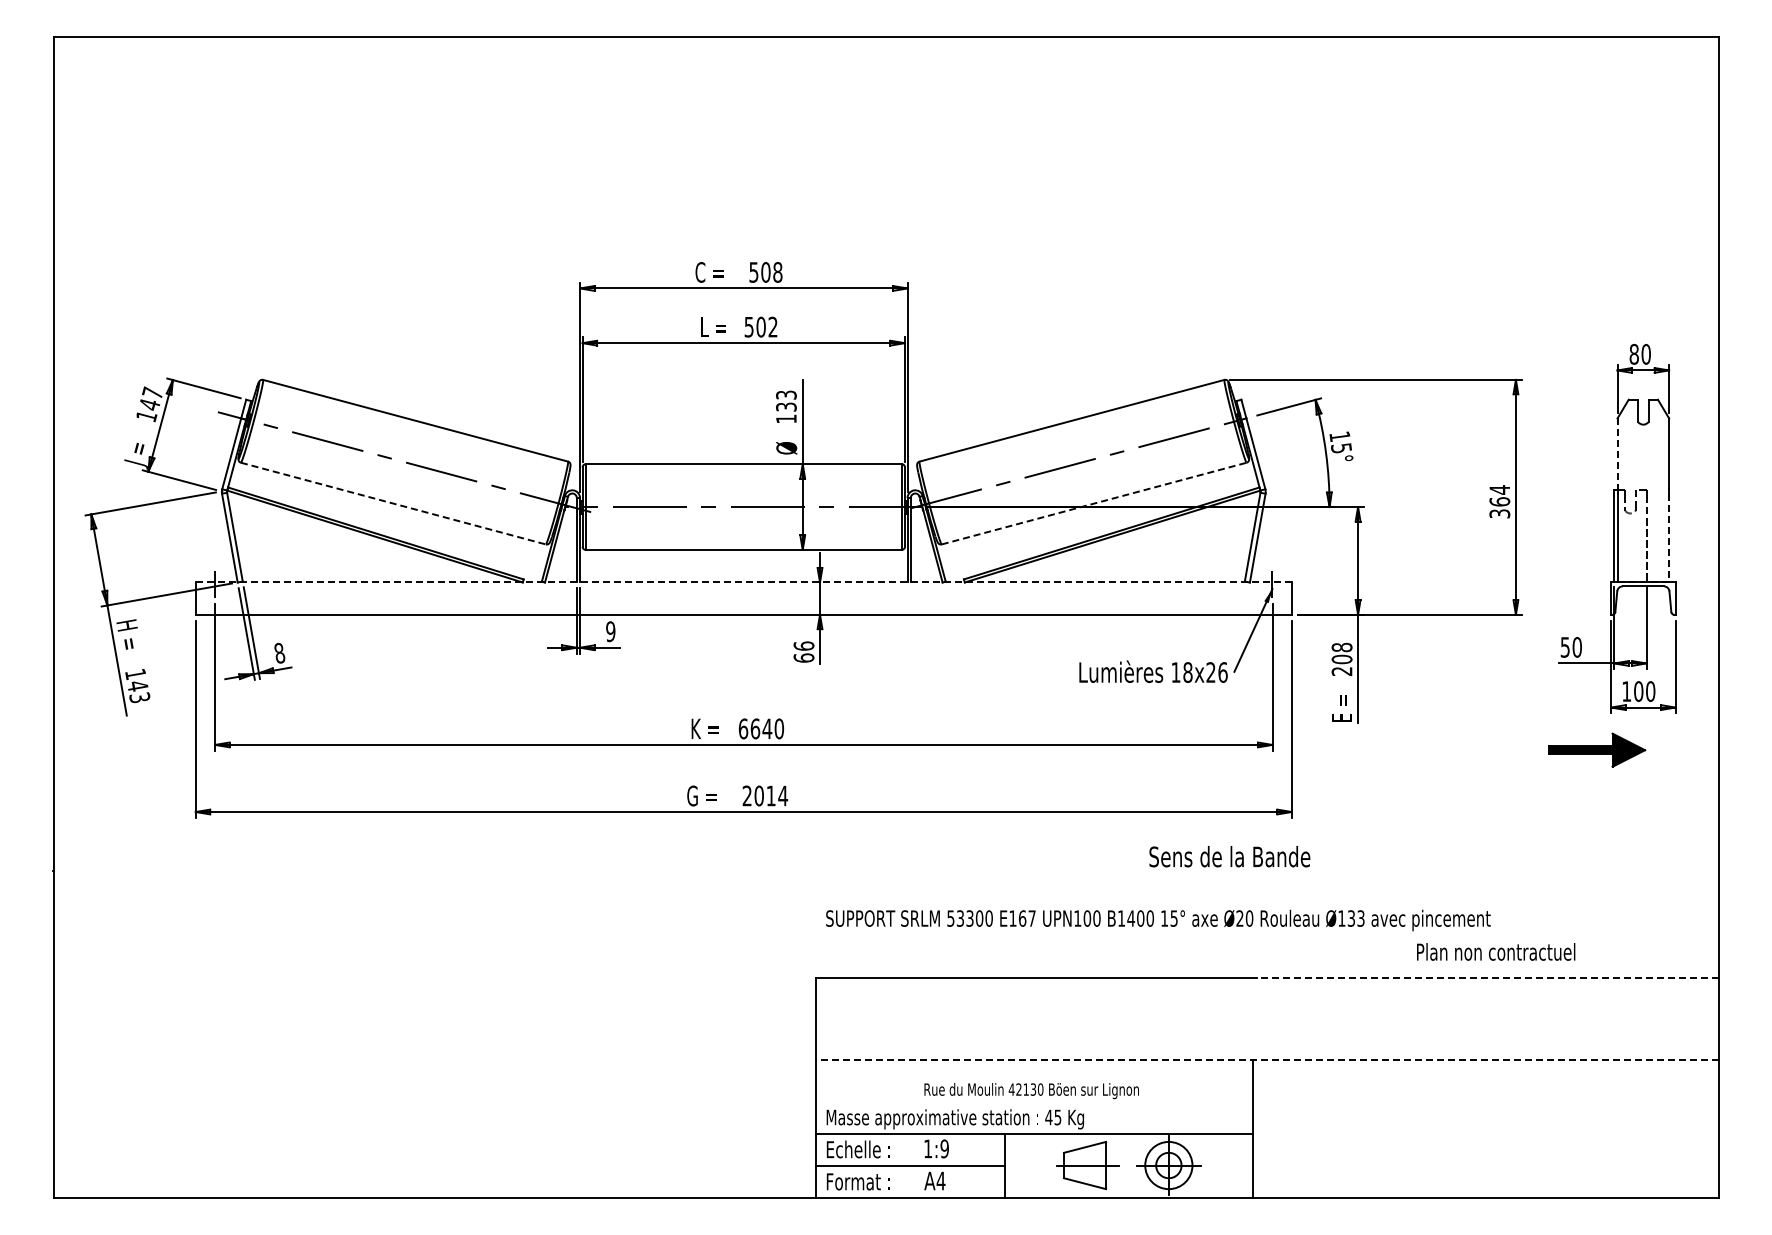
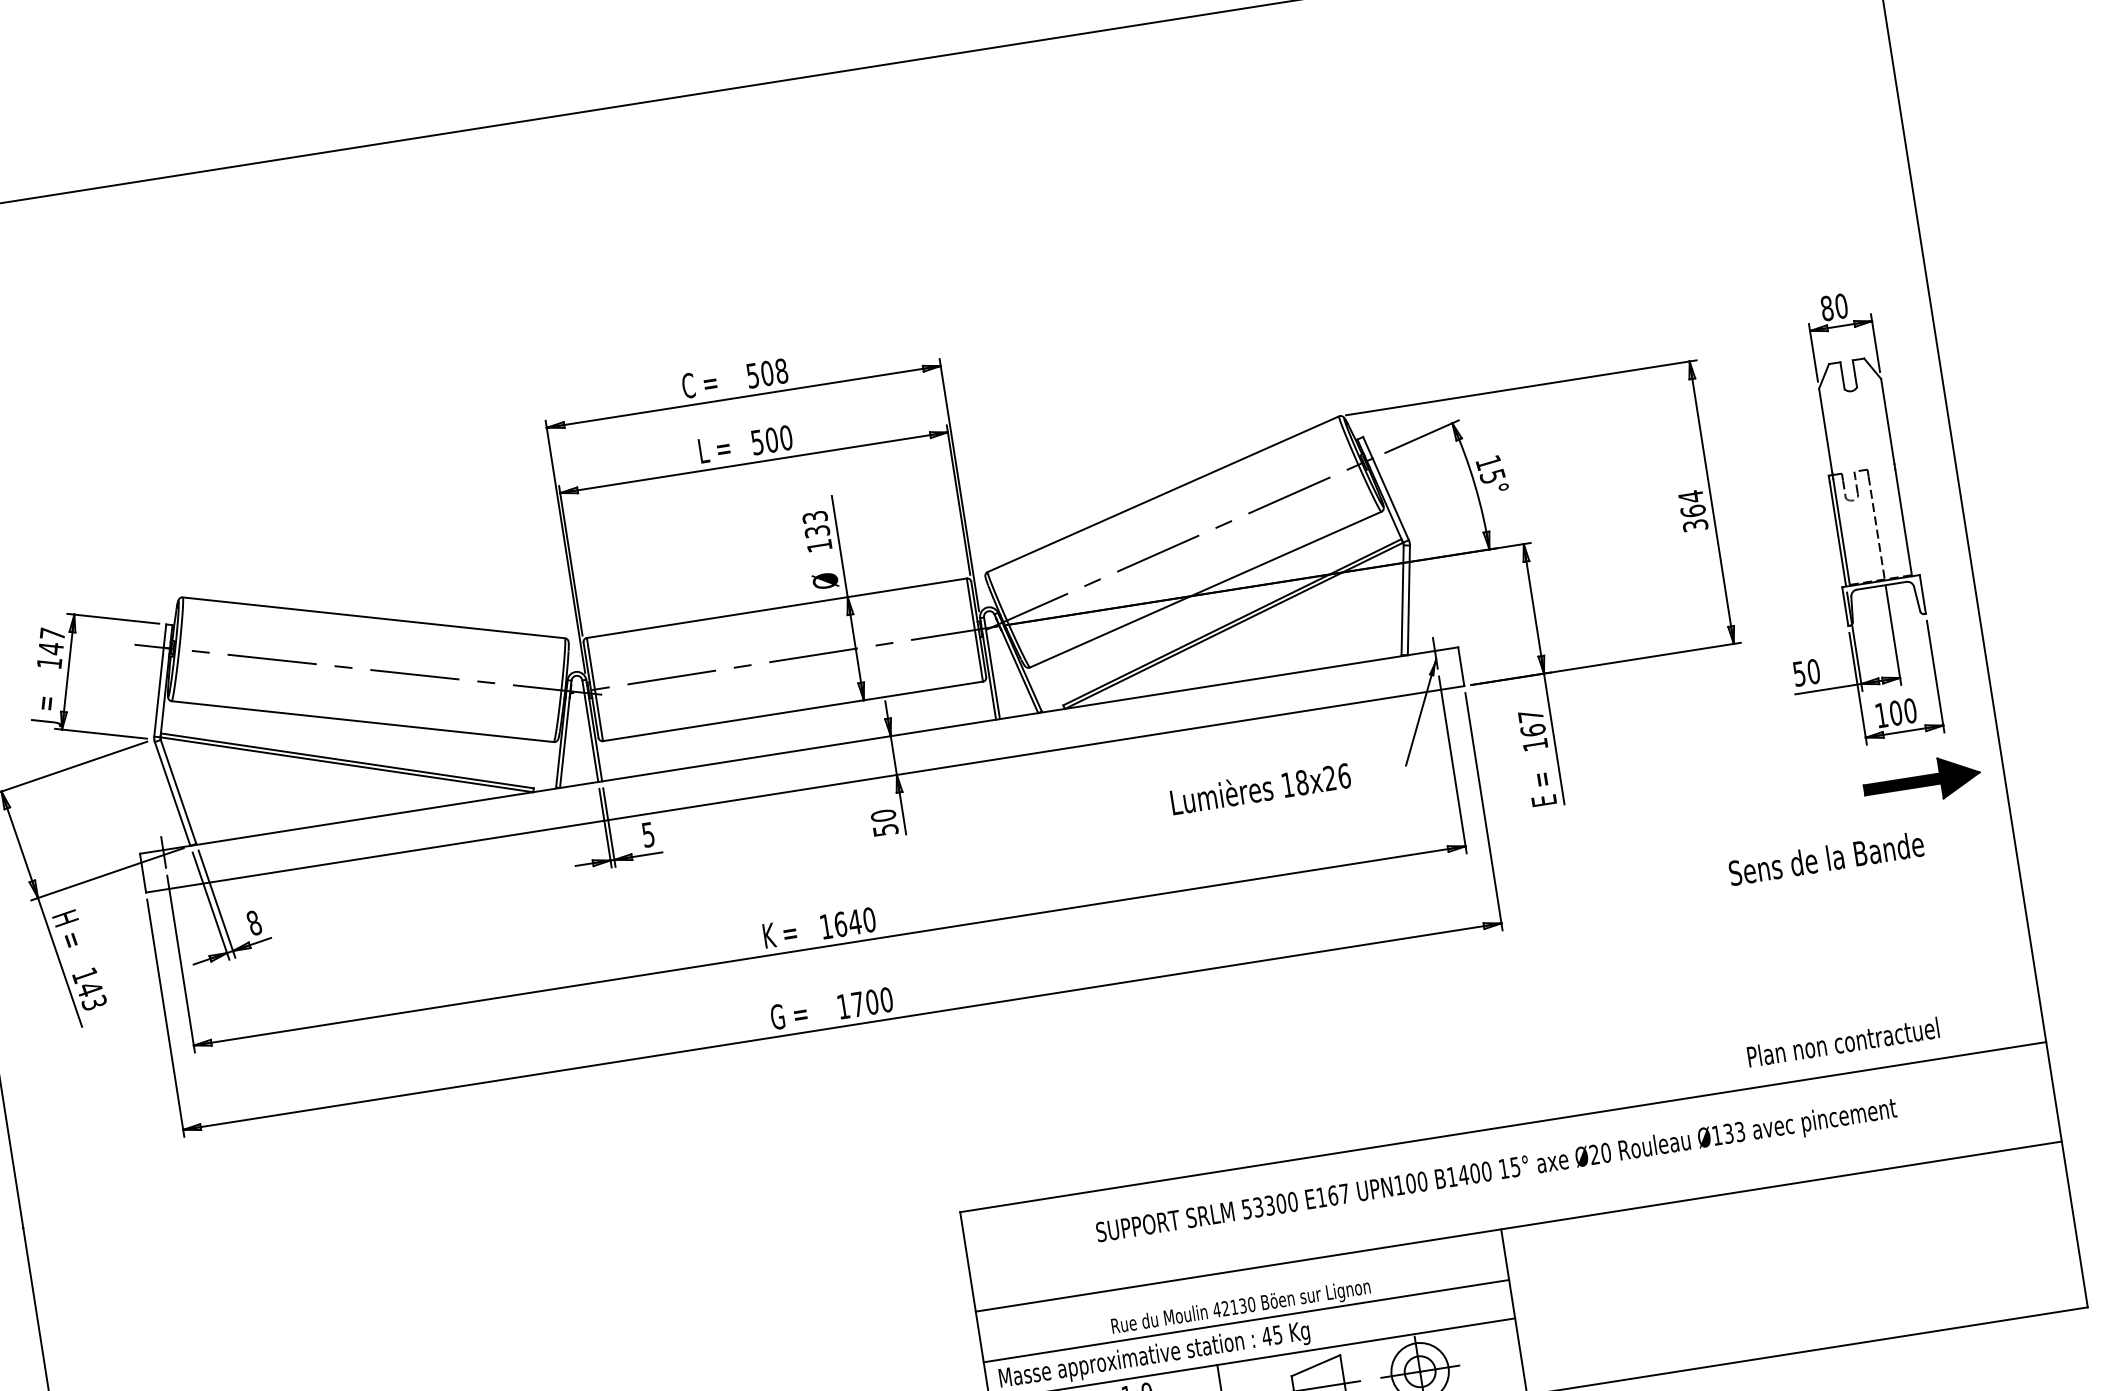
text: (772, 326) -> (785, 437), 502 -> 500
line: (1617, 454) -> (1825, 432), dashed -> solid
line: (393, 503) -> (362, 721), dashed -> solid
line: (1094, 503) -> (1206, 589), dashed -> solid
line: (1669, 538) -> (1904, 523), dashed -> solid
line: (743, 582) -> (798, 750), dashed -> solid
text: (610, 631) -> (648, 834), 9 -> 5
text: (803, 651) -> (883, 822), 66 -> 50
text: (1341, 658) -> (1532, 729), 208 -> 167
text: (1153, 671) -> (1260, 787), moved
text: (743, 728) -> (826, 926), 6640 -> 1640
part: (1597, 749) -> (1922, 780), moved
text: (765, 795) -> (865, 1002), 2014 -> 1700
text: (1229, 856) -> (1826, 858), moved
text: (1158, 920) -> (1496, 1172), moved
text: (1496, 951) -> (1843, 1041), moved
line: (1488, 977) -> (1769, 1085), dashed -> solid
line: (1266, 1060) -> (1517, 1227), dashed -> solid
line: (1033, 1102) -> (1245, 1321), added

